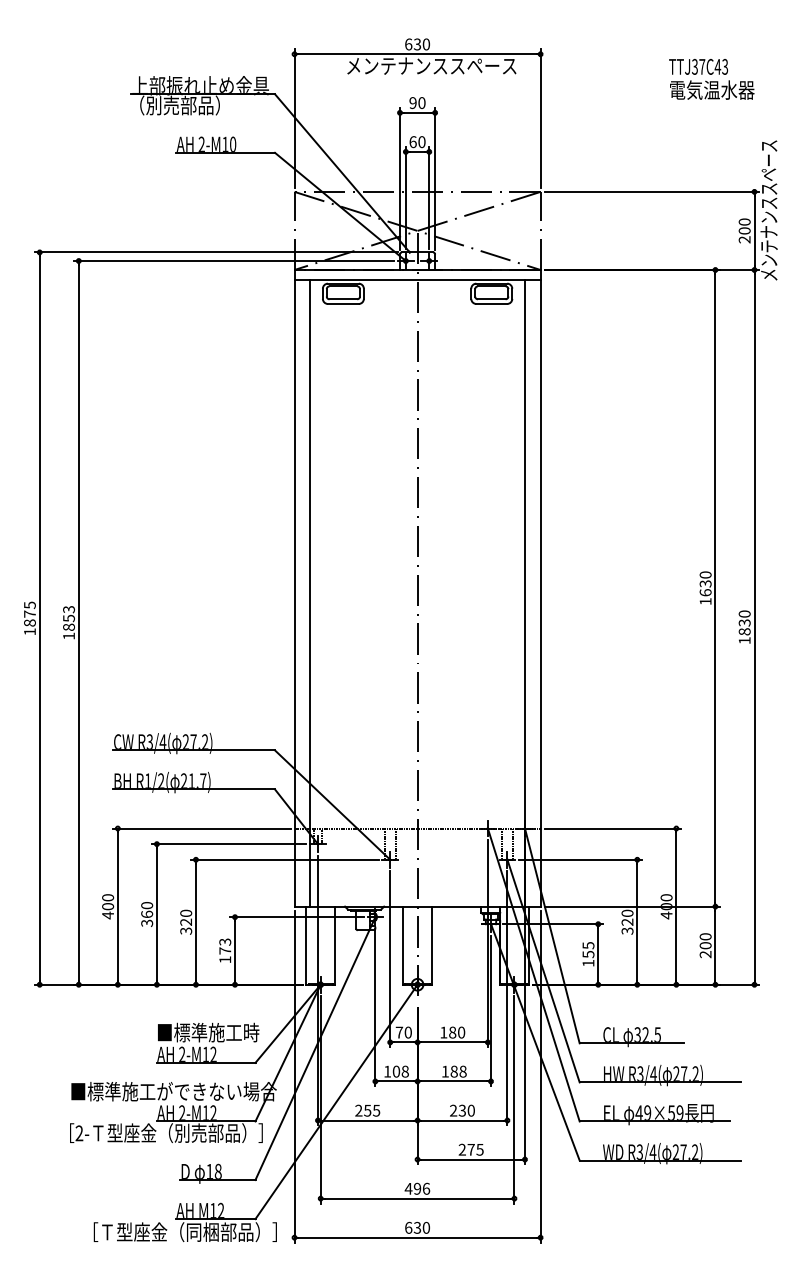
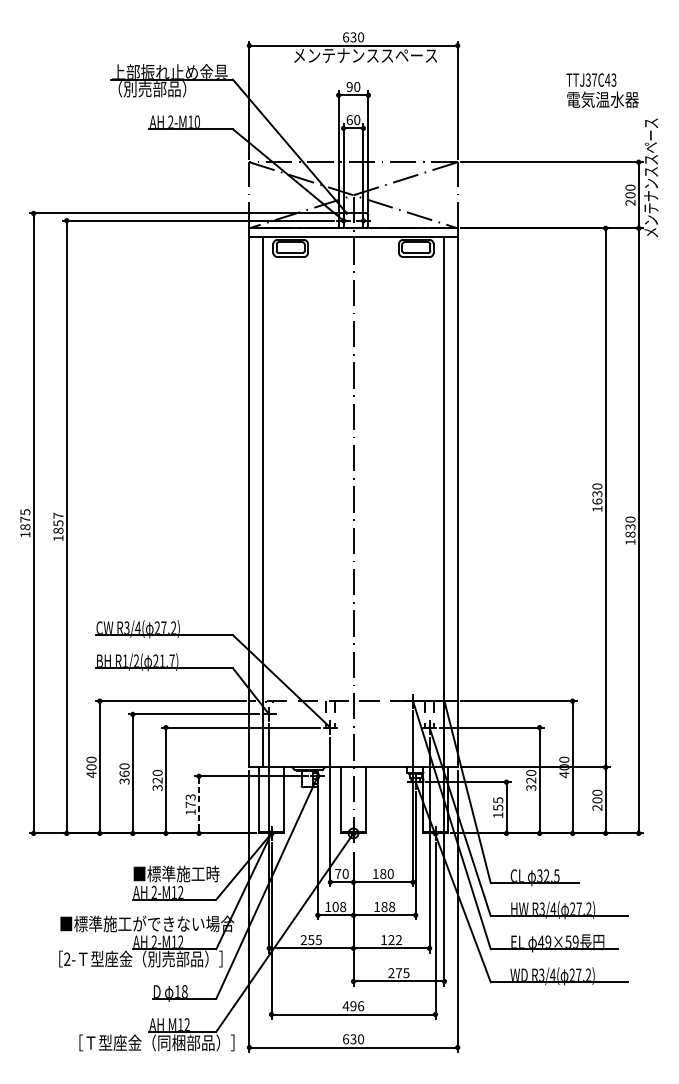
text: (711, 79) -> (602, 90), moved
text: (68, 609) -> (58, 515), 1853 -> 1857
line: (235, 950) -> (199, 804), solid -> dashed
text: (462, 1110) -> (391, 939), 230 -> 122

